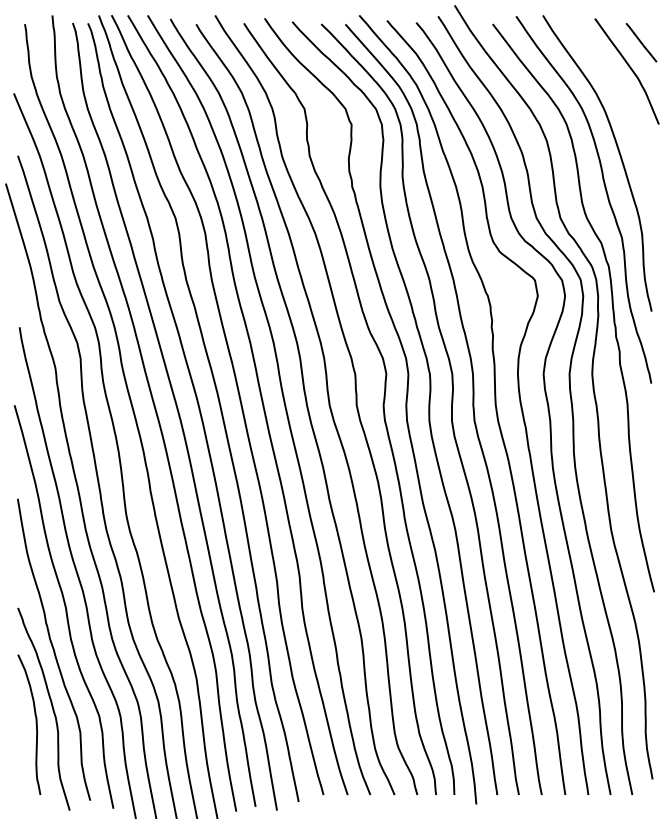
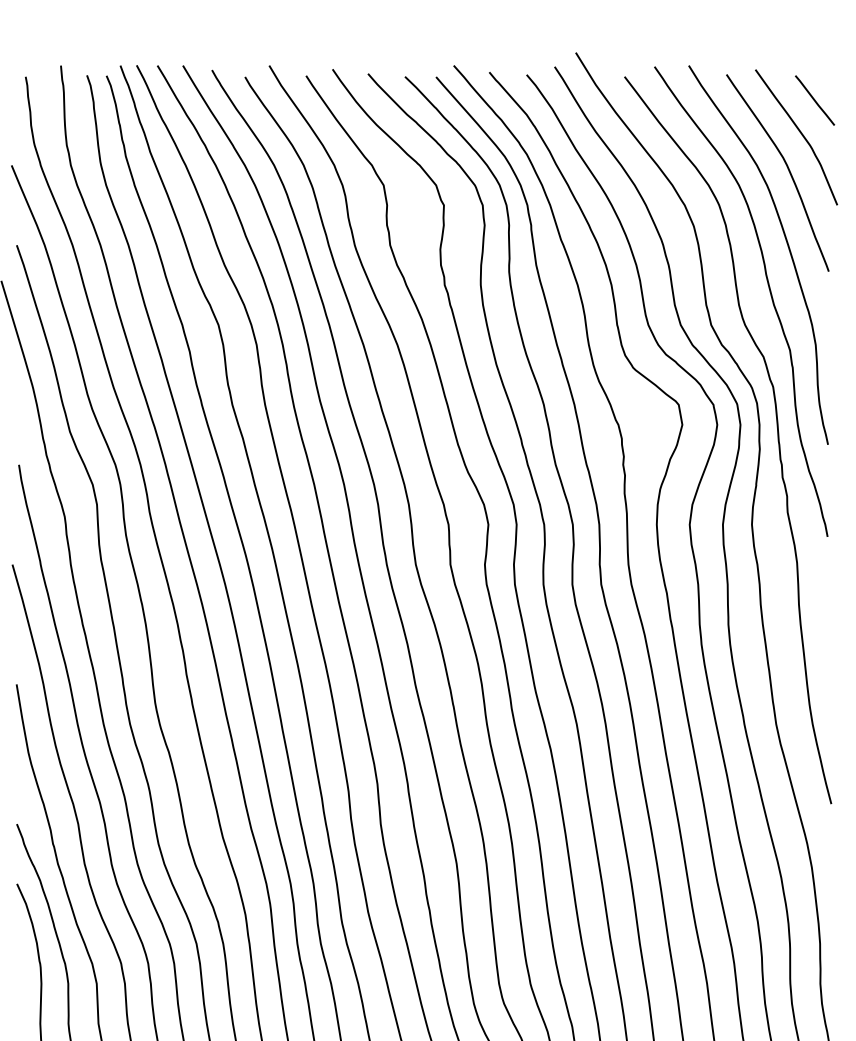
curve: (619, 95) -> (786, 168), added

